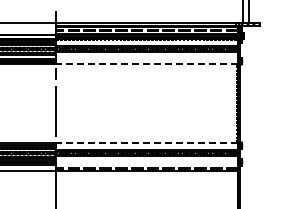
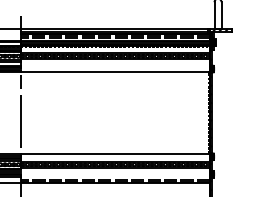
line: (147, 63) -> (115, 71), dashed -> solid
line: (147, 143) -> (115, 154), dashed -> solid

